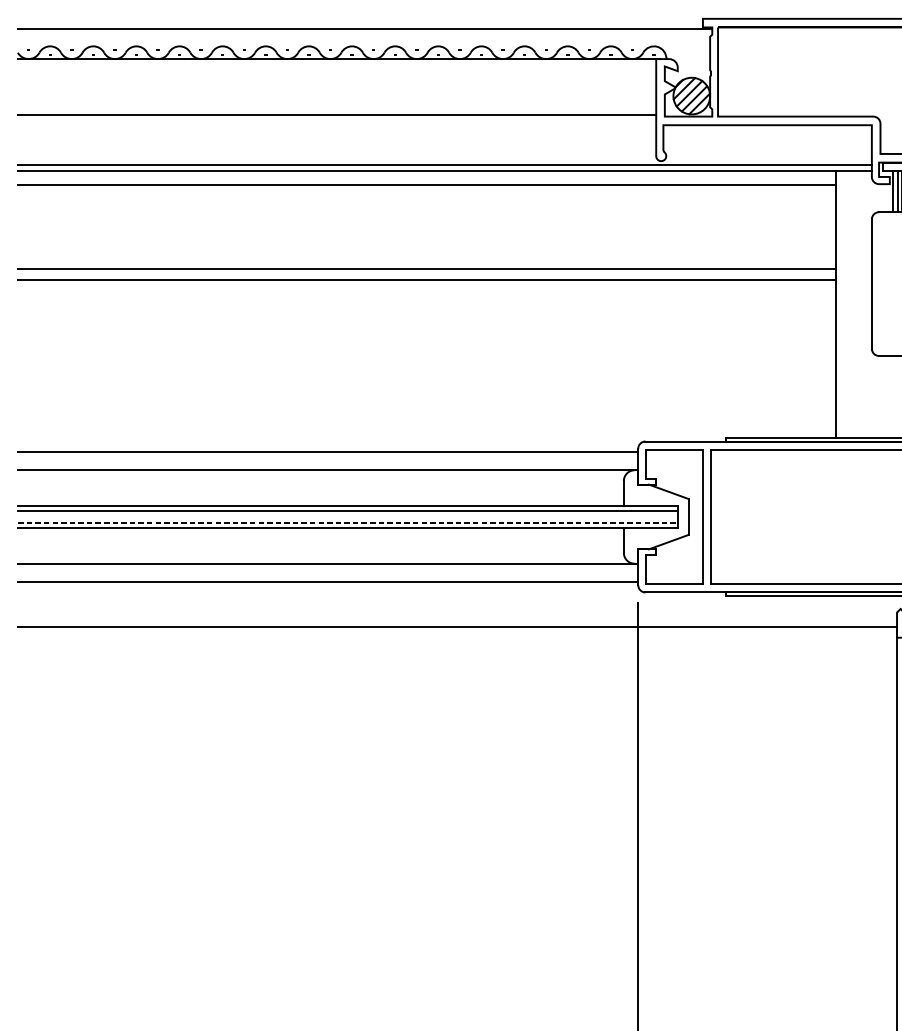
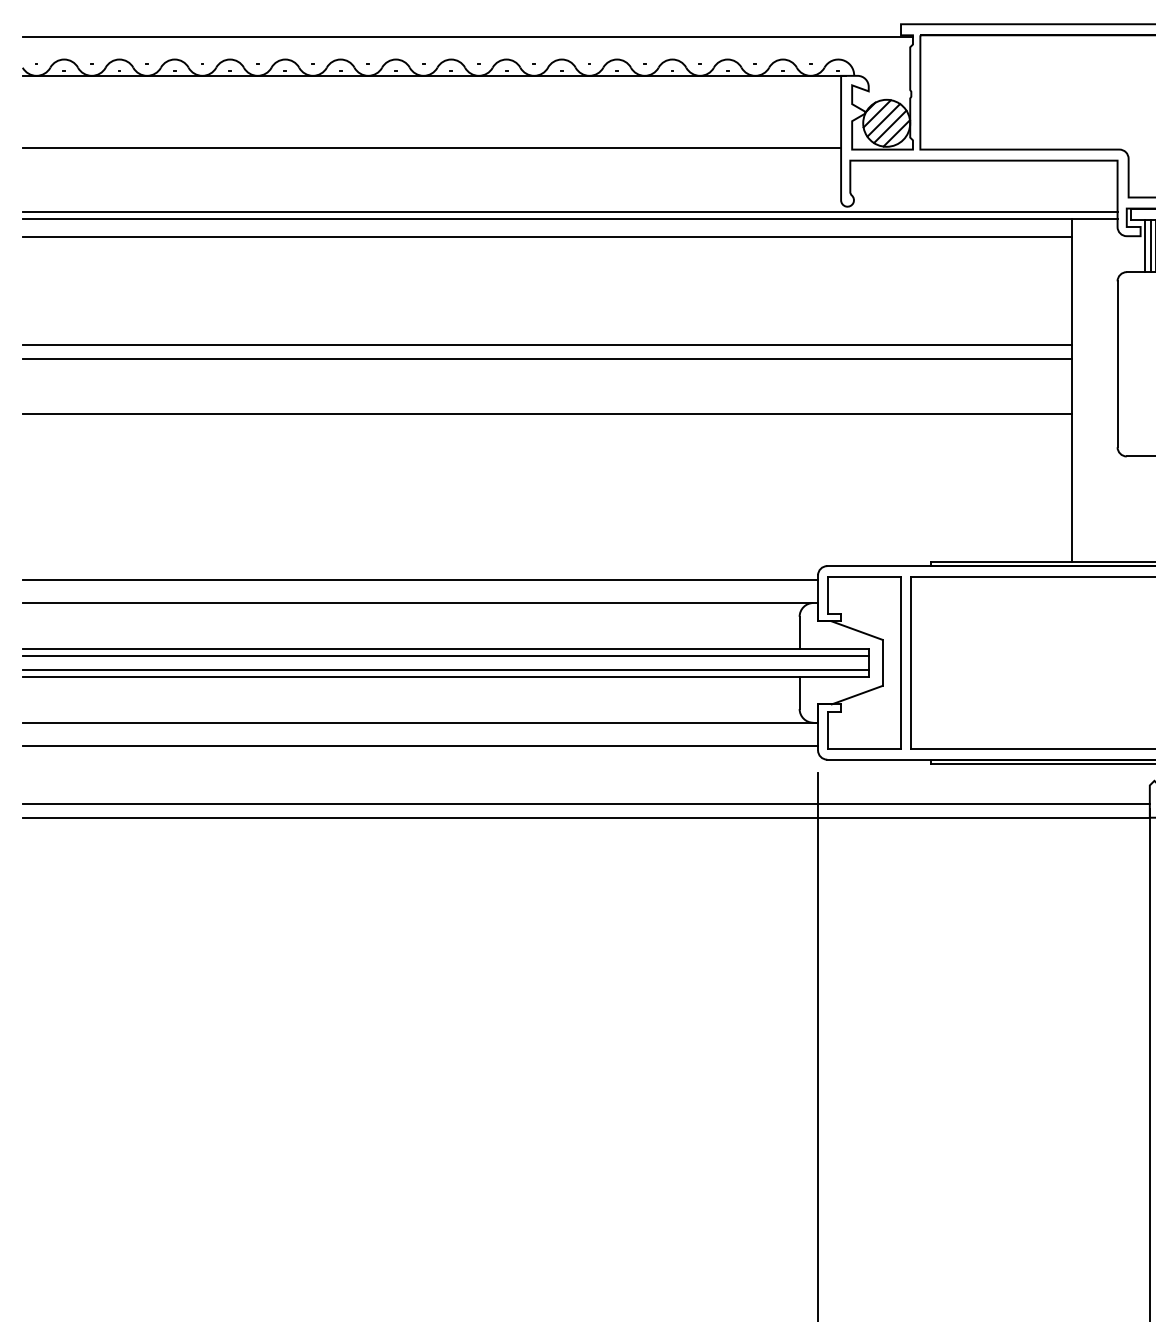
line: (427, 323) -> (547, 414), added
line: (347, 522) -> (445, 670), dashed -> solid
line: (457, 637) -> (586, 817), added

